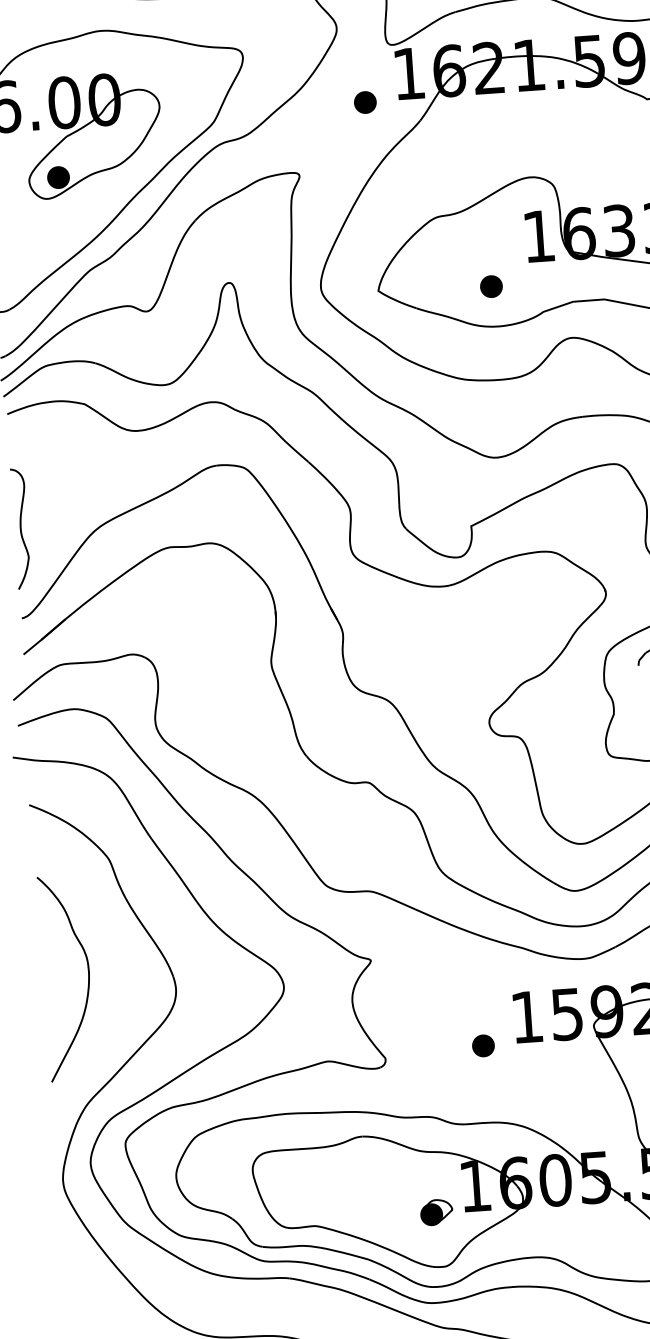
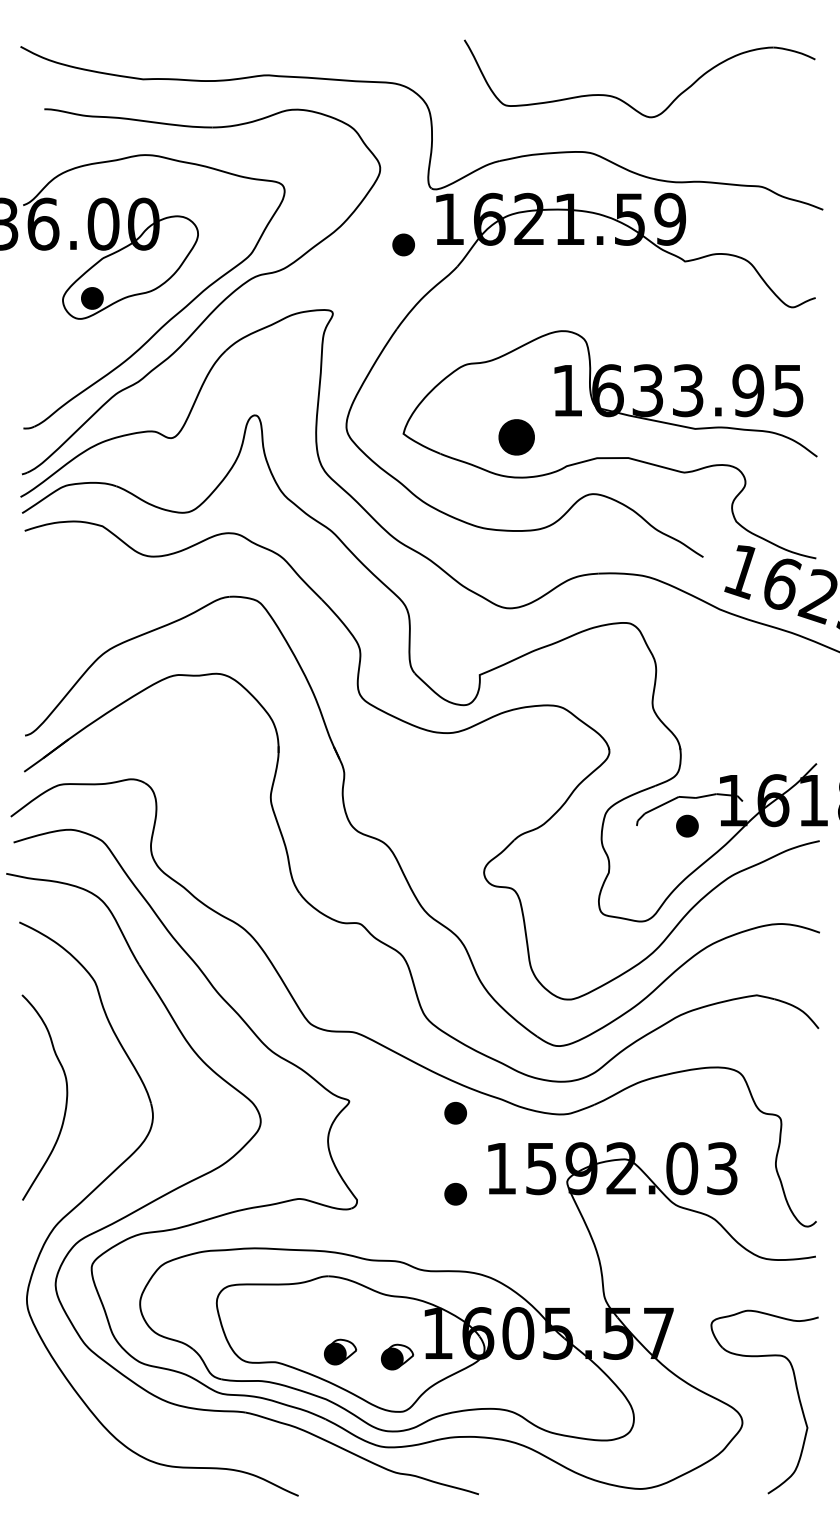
part: (491, 286) -> (516, 437), size x1.6
curve: (21, 528) -> (30, 645), removed
part: (477, 965) -> (455, 1113), added
part: (379, 1210) -> (340, 1351), added

